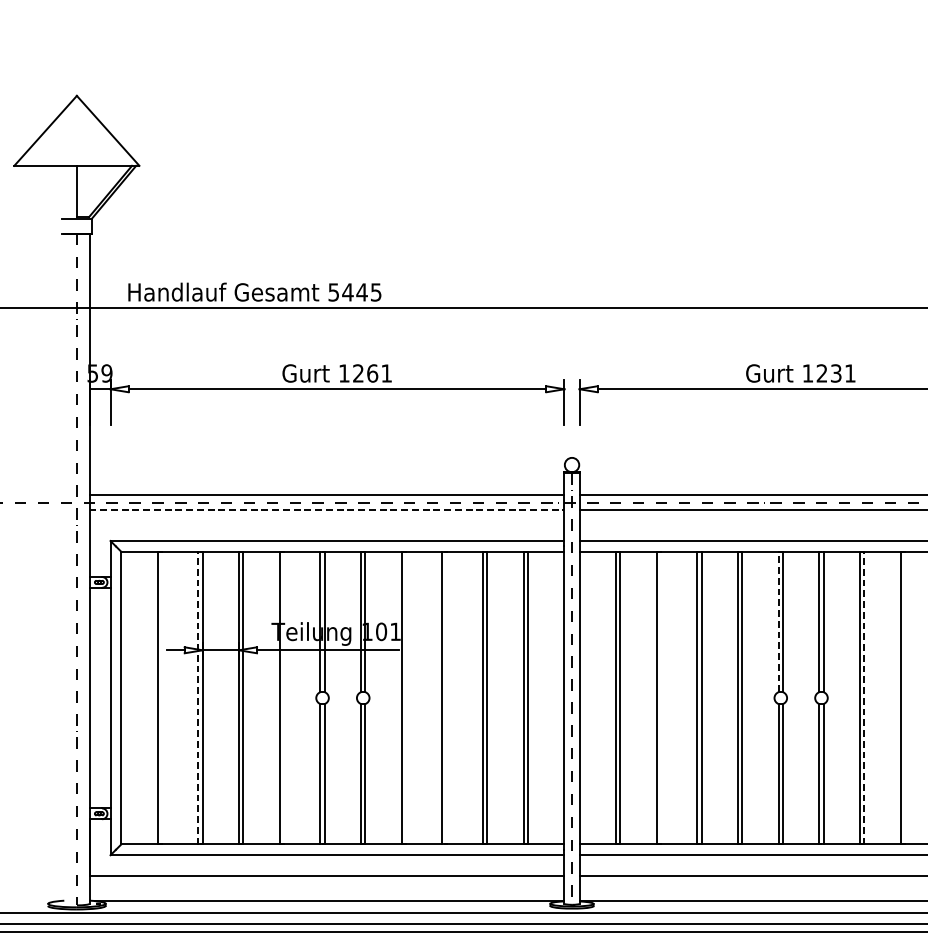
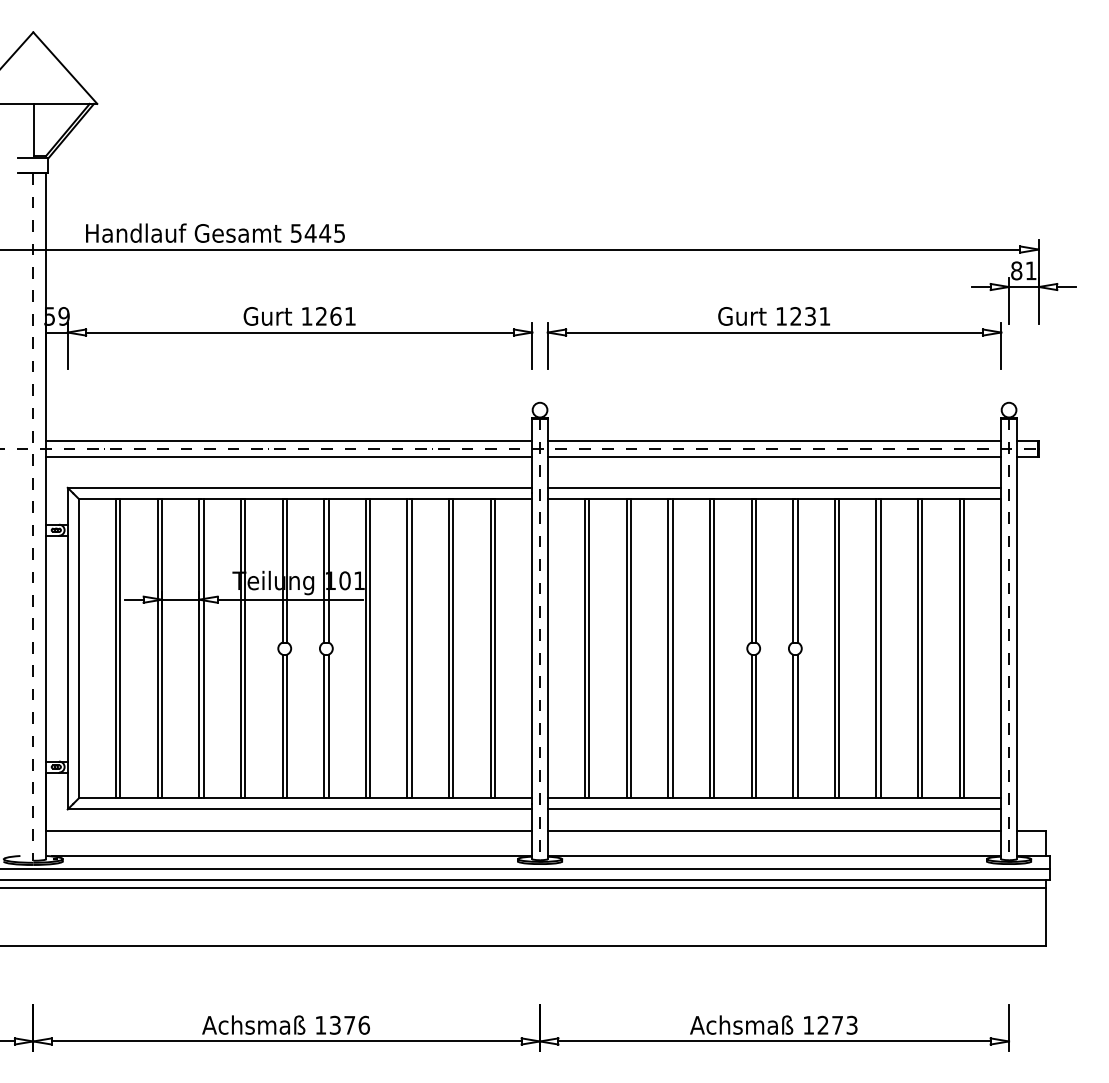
line: (327, 510) -> (289, 456), dashed -> solid
line: (778, 621) -> (751, 570), dashed -> solid
line: (162, 697) -> (120, 648), added
line: (198, 697) -> (157, 648), dashed -> solid
line: (284, 697) -> (245, 648), added
line: (406, 697) -> (370, 648), added
line: (446, 697) -> (411, 648), added
line: (661, 697) -> (631, 648), added
line: (864, 697) -> (839, 648), dashed -> solid
line: (904, 697) -> (880, 648), added

